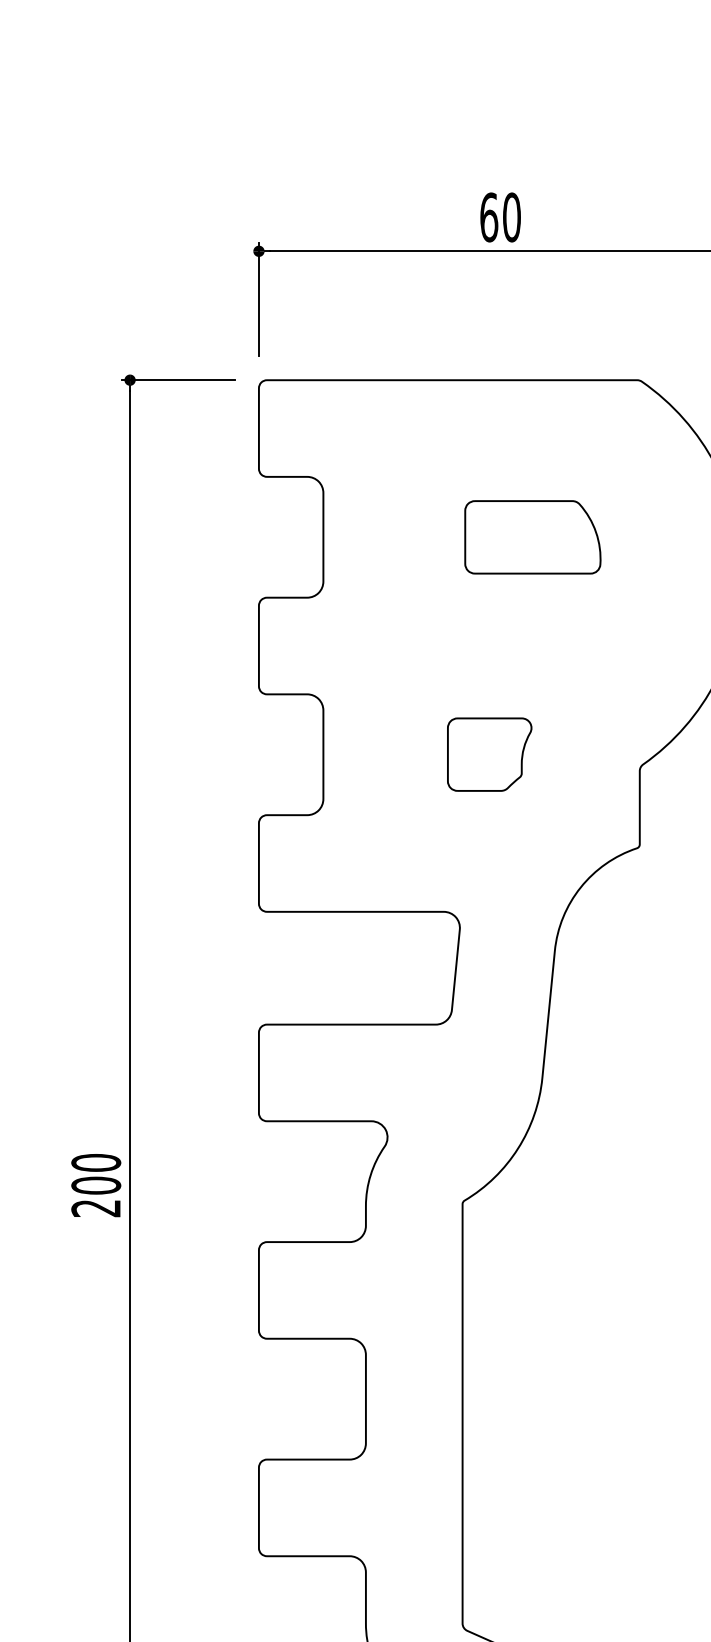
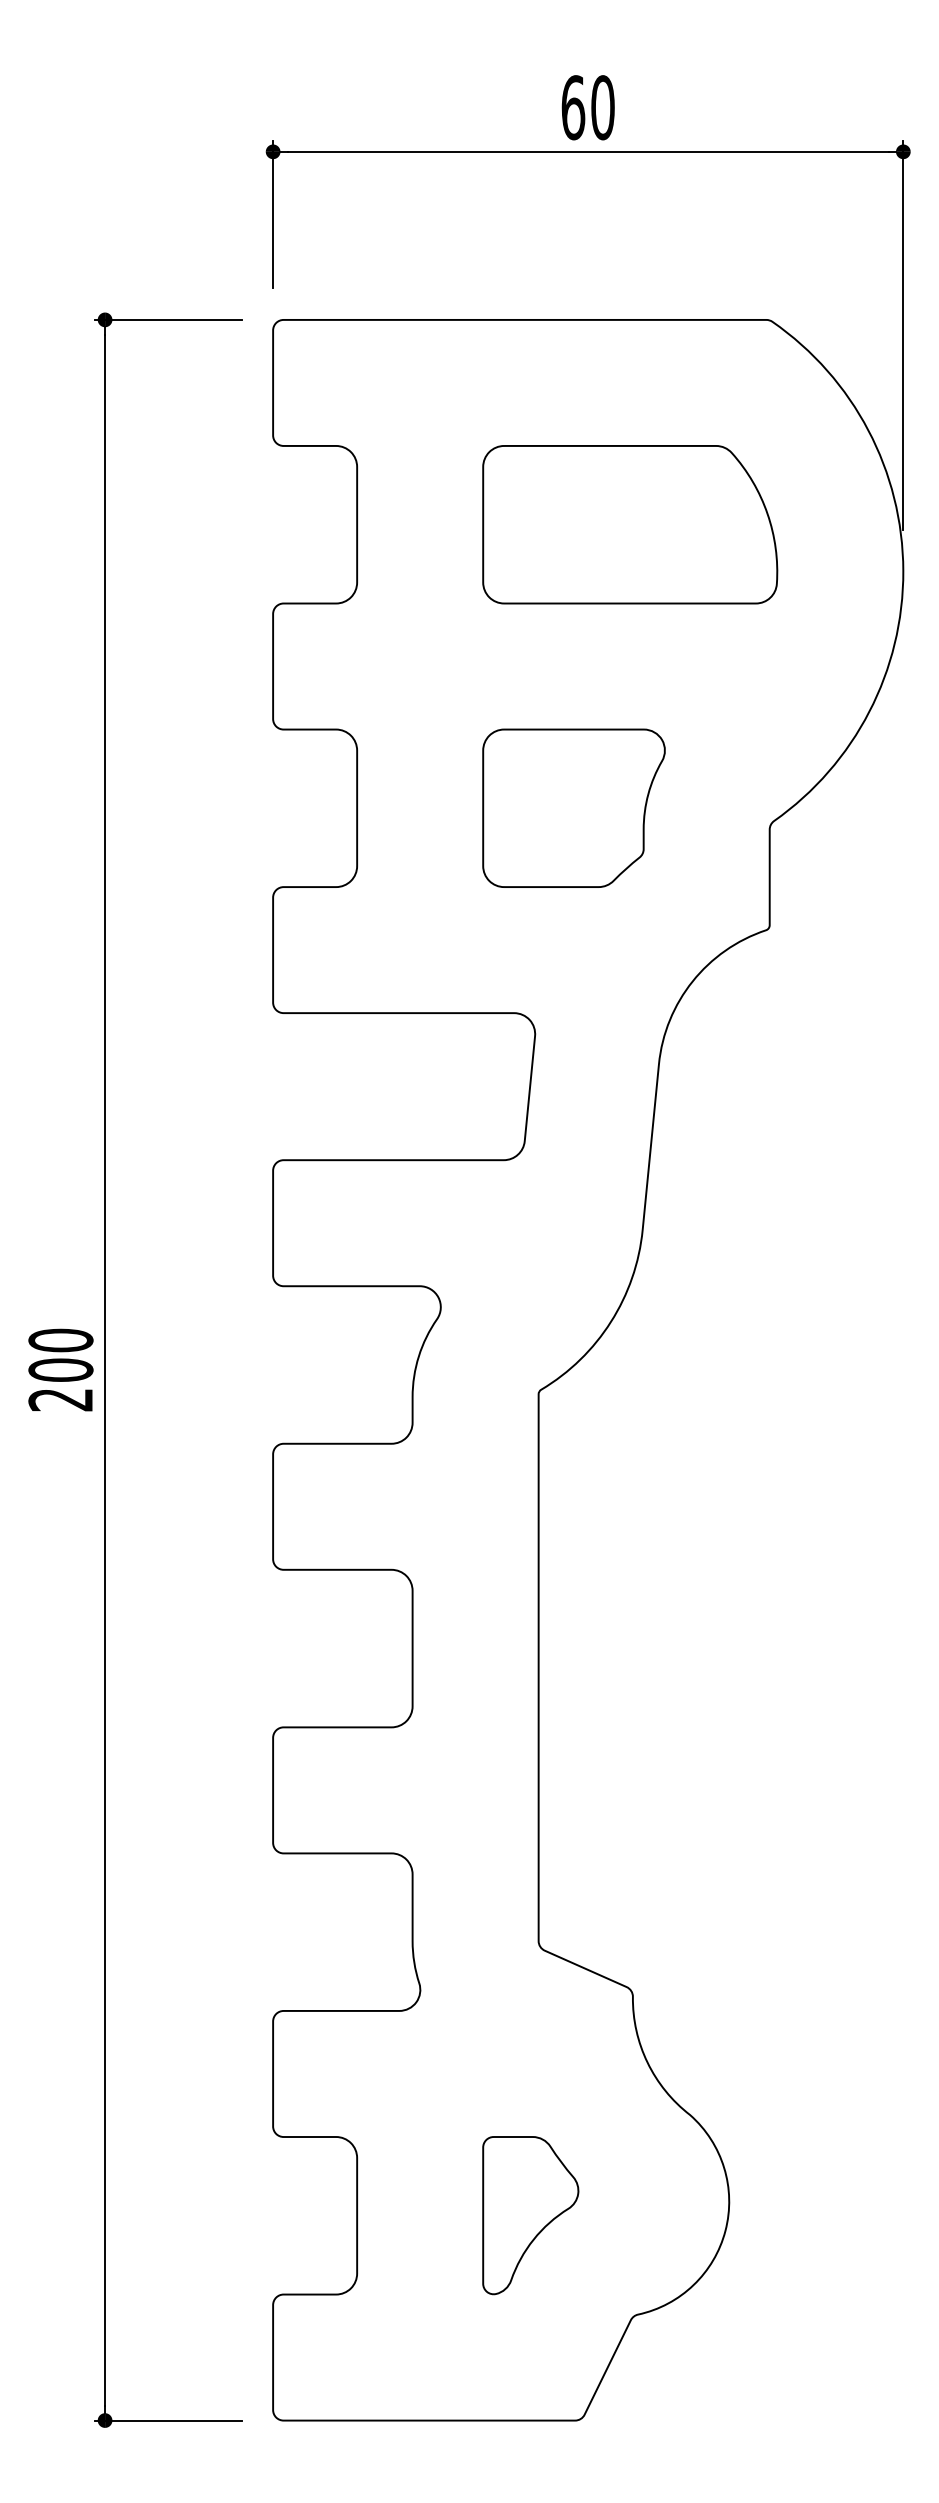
part: (533, 537) -> (630, 524), size x1.67
part: (489, 754) -> (573, 807), size x1.67

